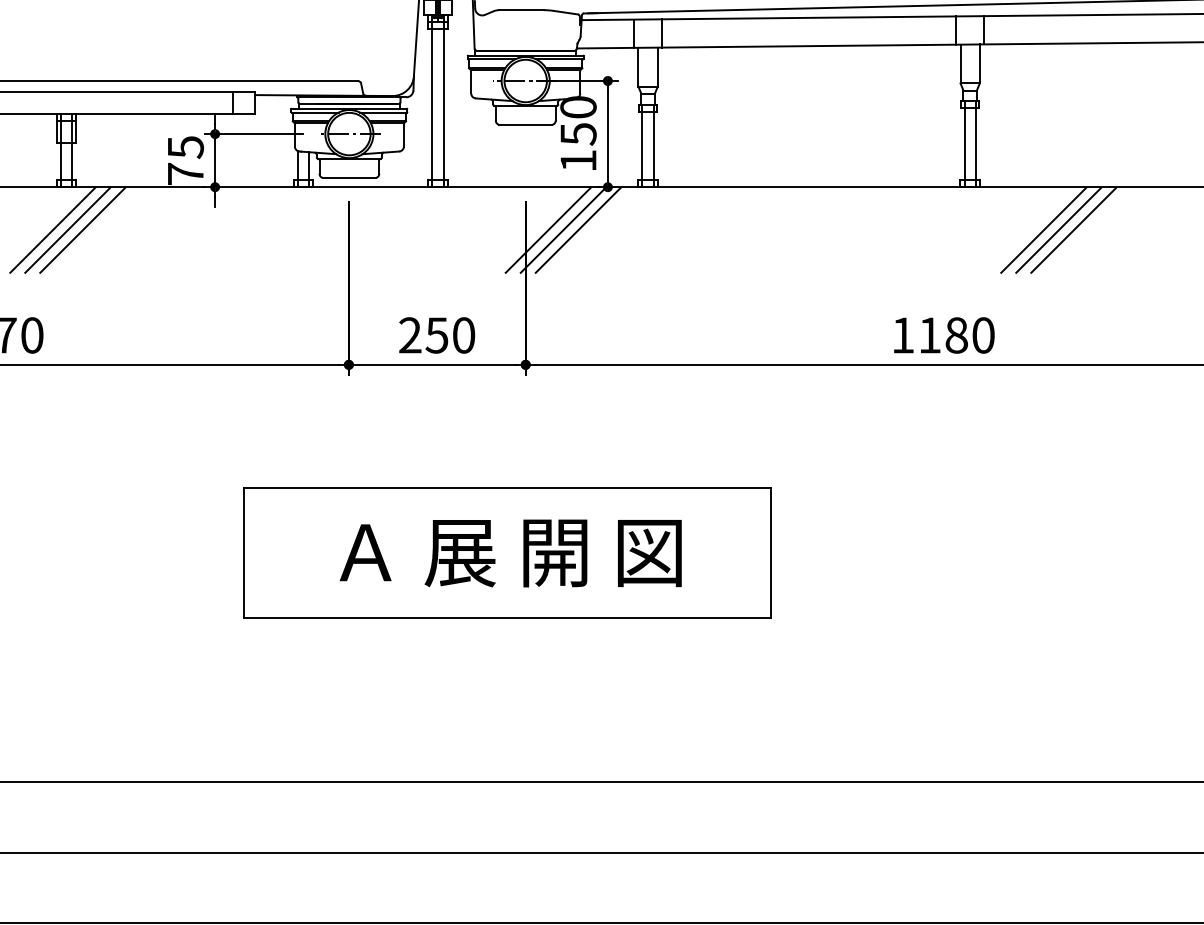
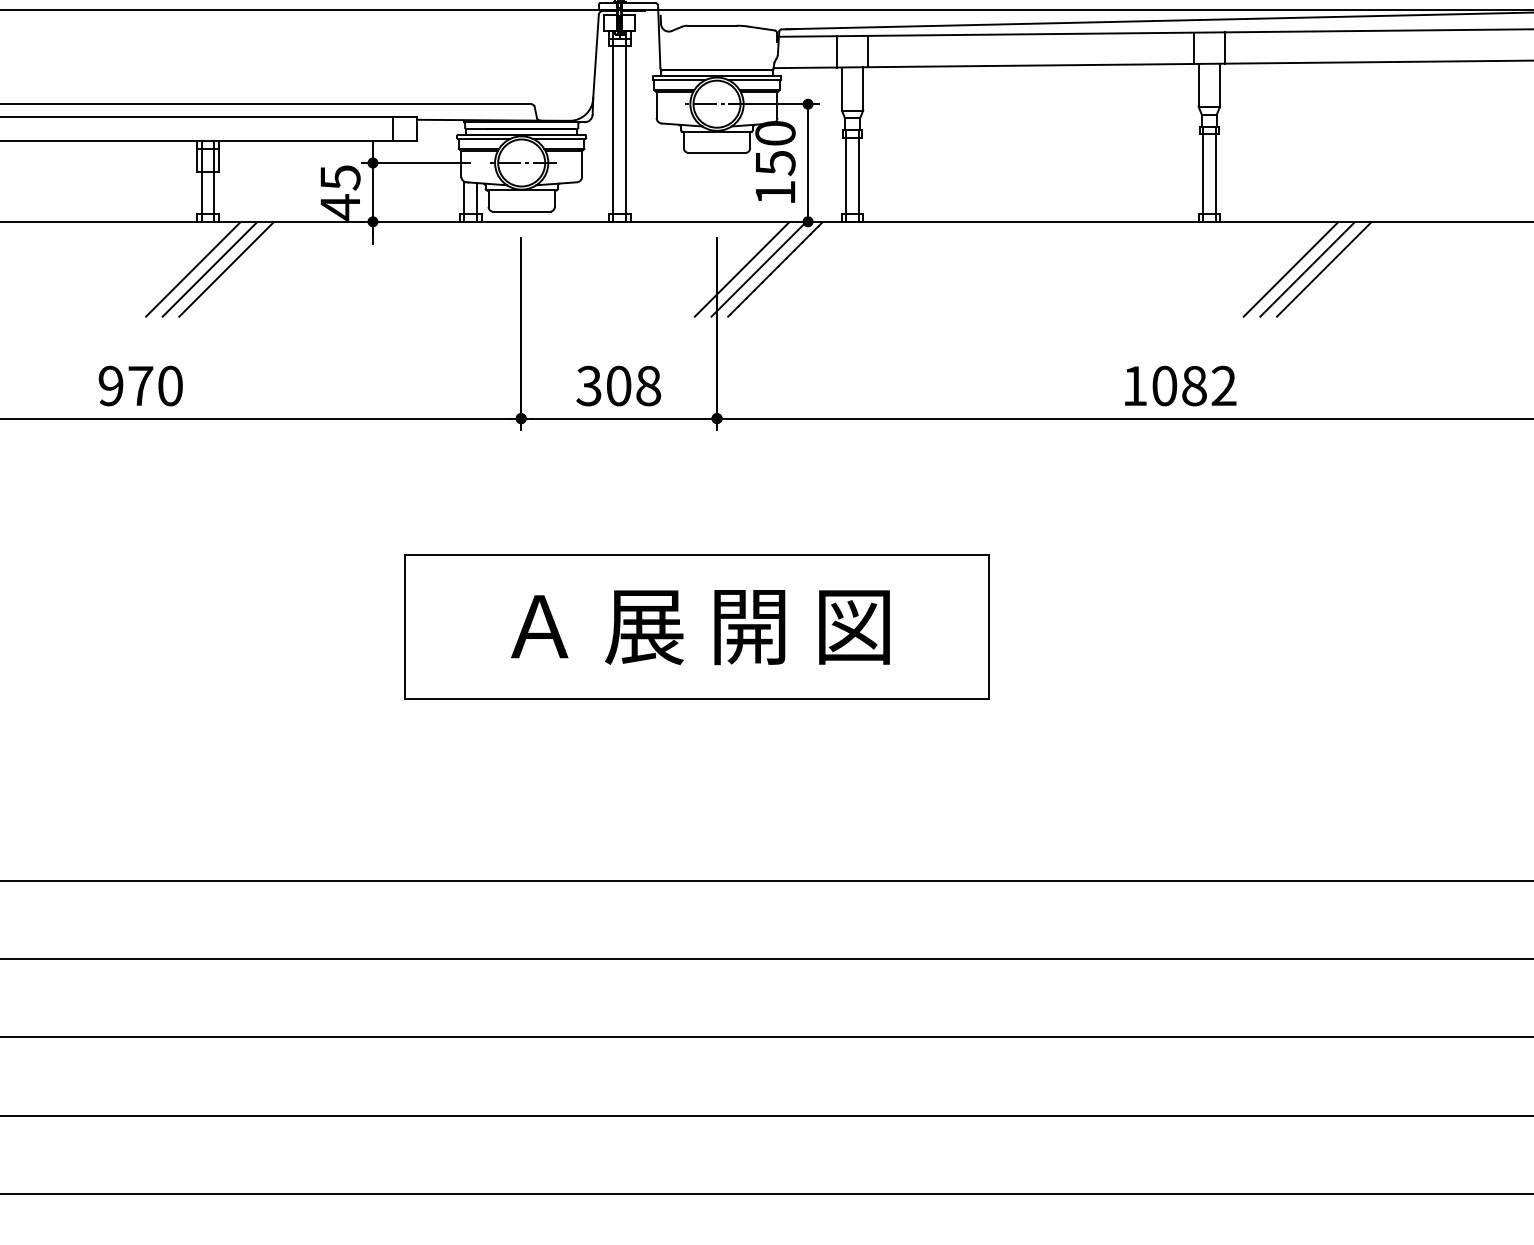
text: (184, 174) -> (339, 207), 75 -> 45
text: (436, 334) -> (618, 385), 250 -> 308
text: (956, 334) -> (1194, 385), 1180 -> 1082

